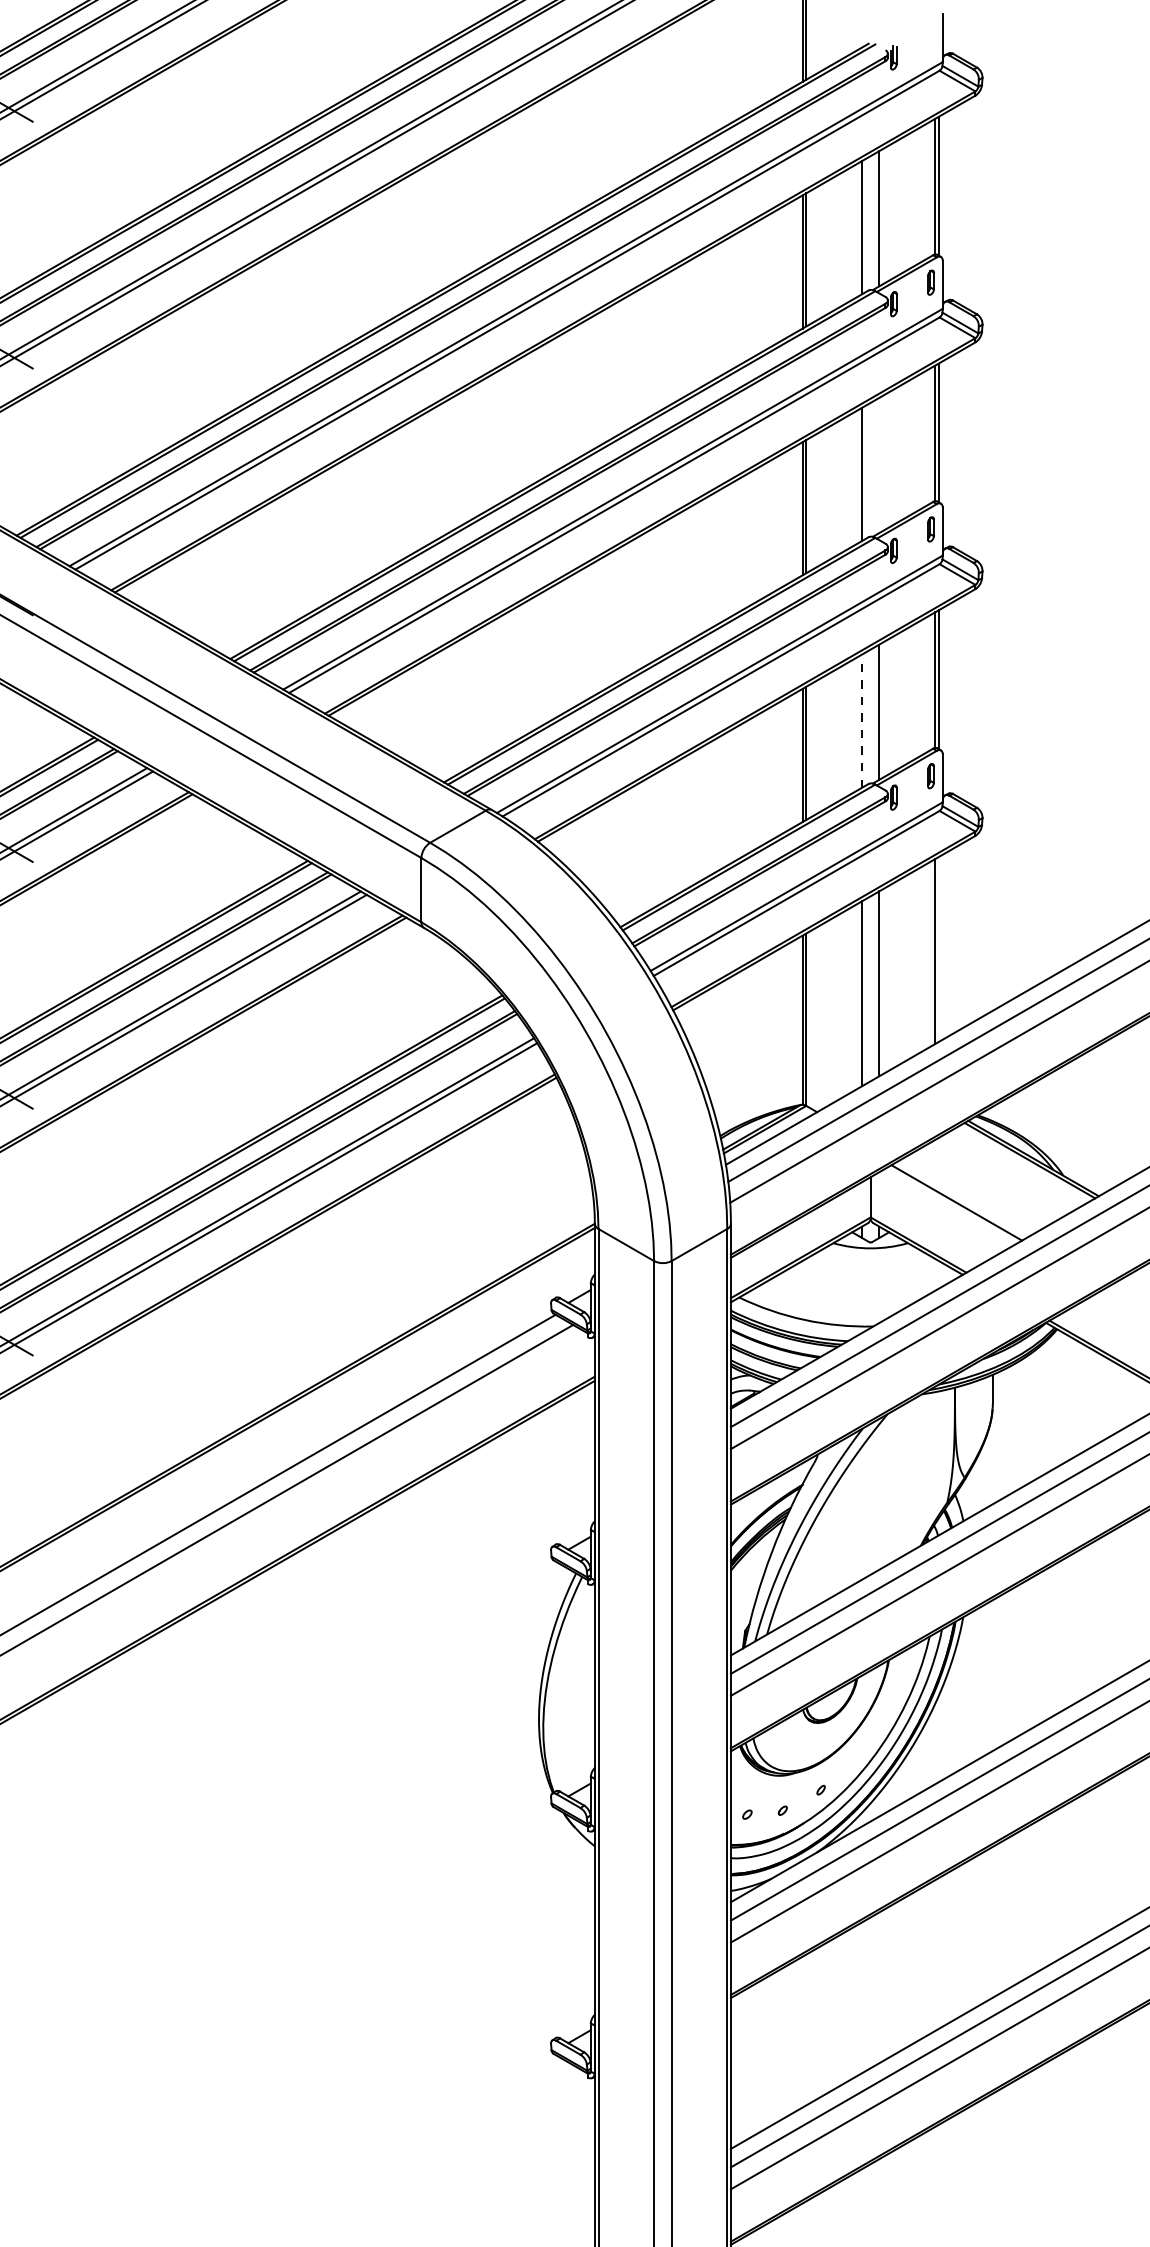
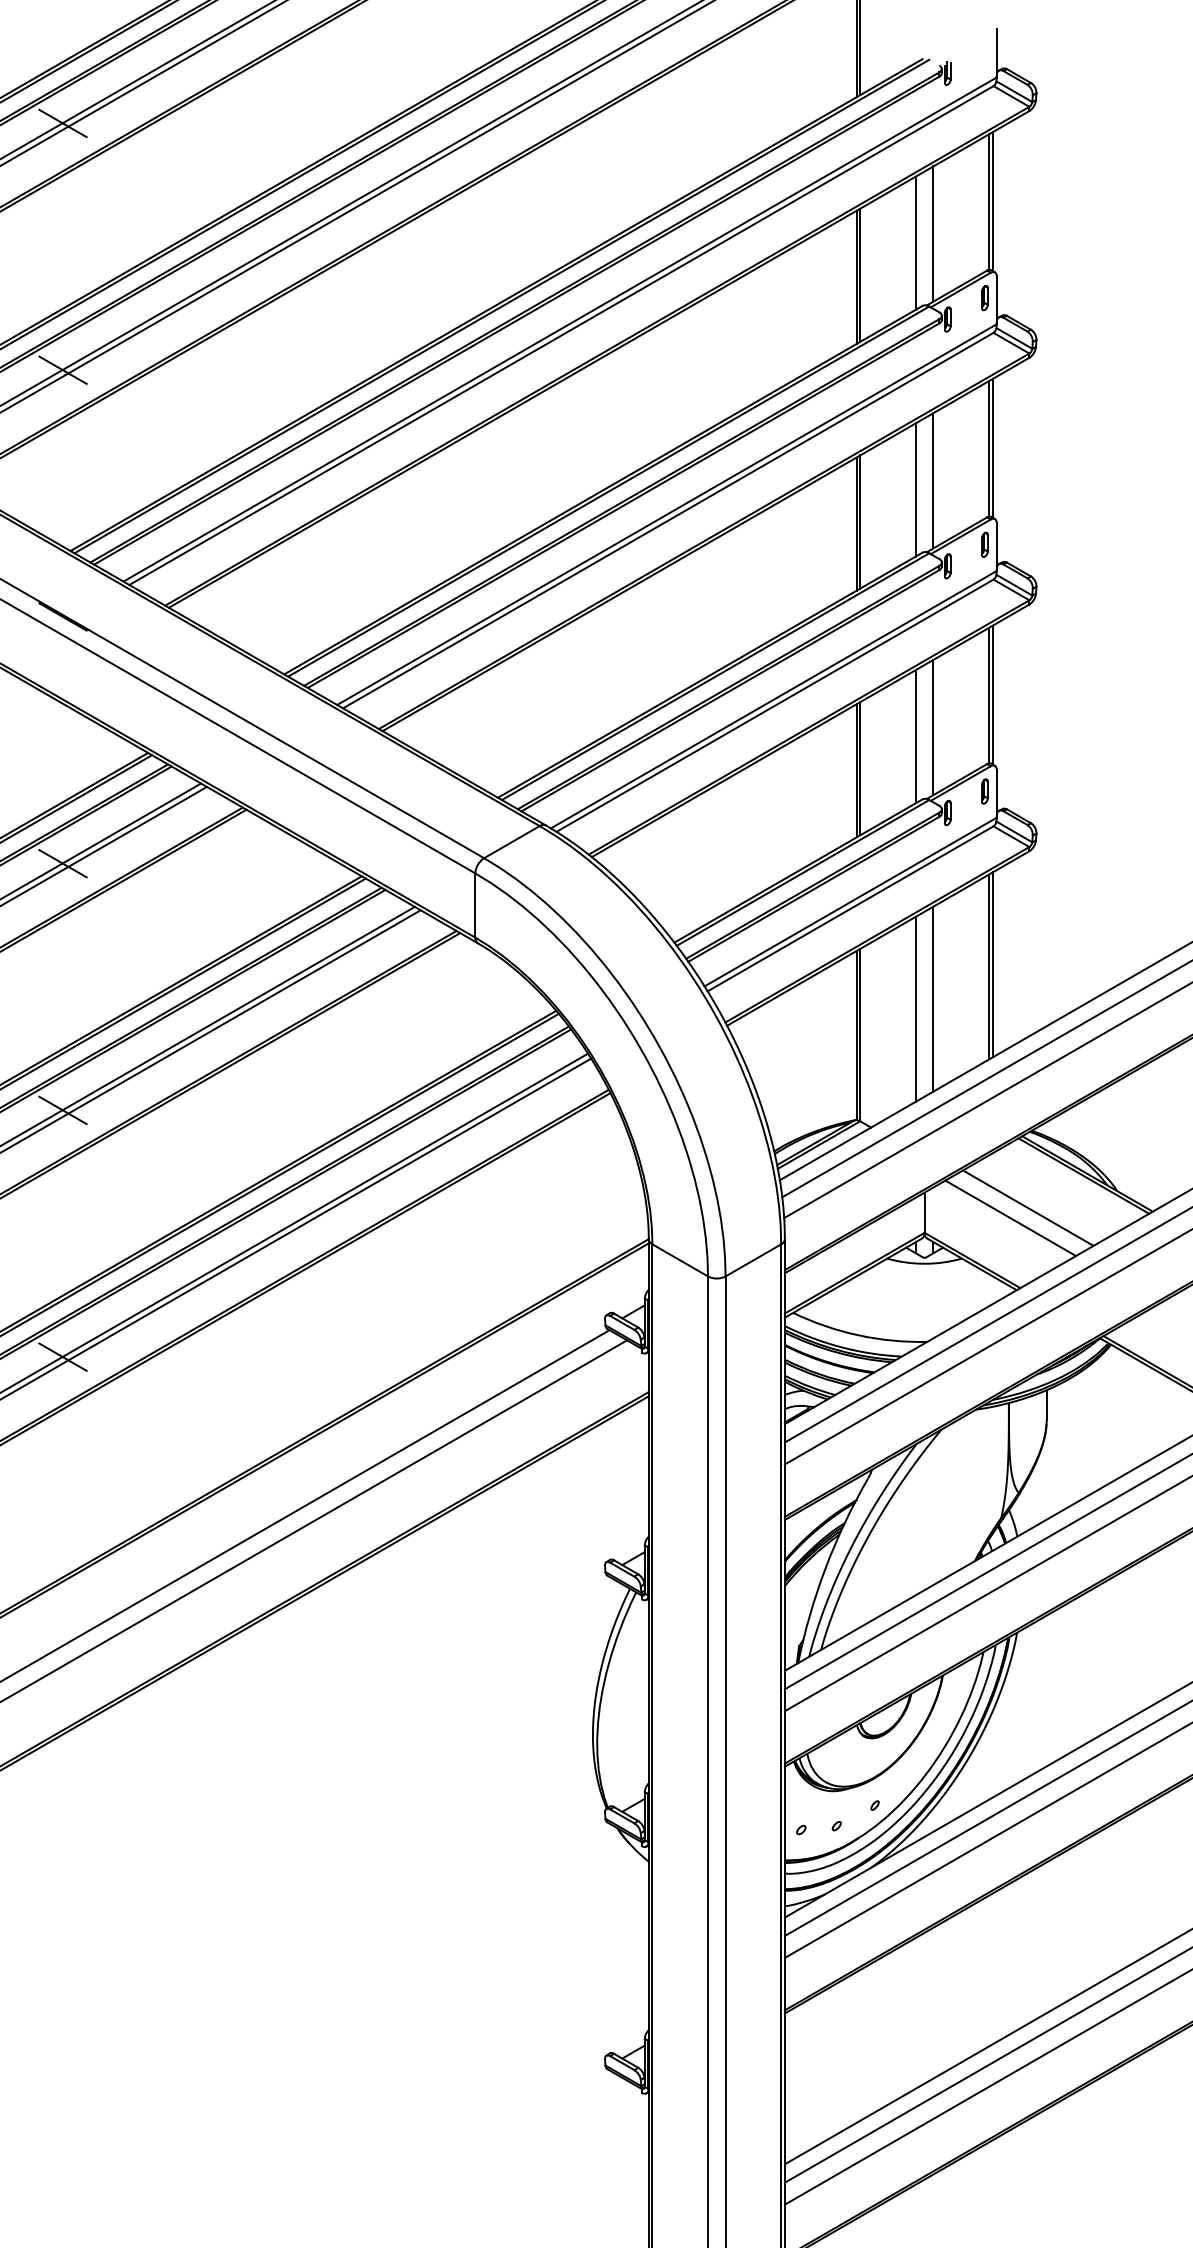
line: (879, 465) -> (933, 480), added
line: (861, 721) -> (915, 736), dashed -> solid
line: (938, 949) -> (992, 964), added
line: (973, 1192) -> (1027, 1207), added

